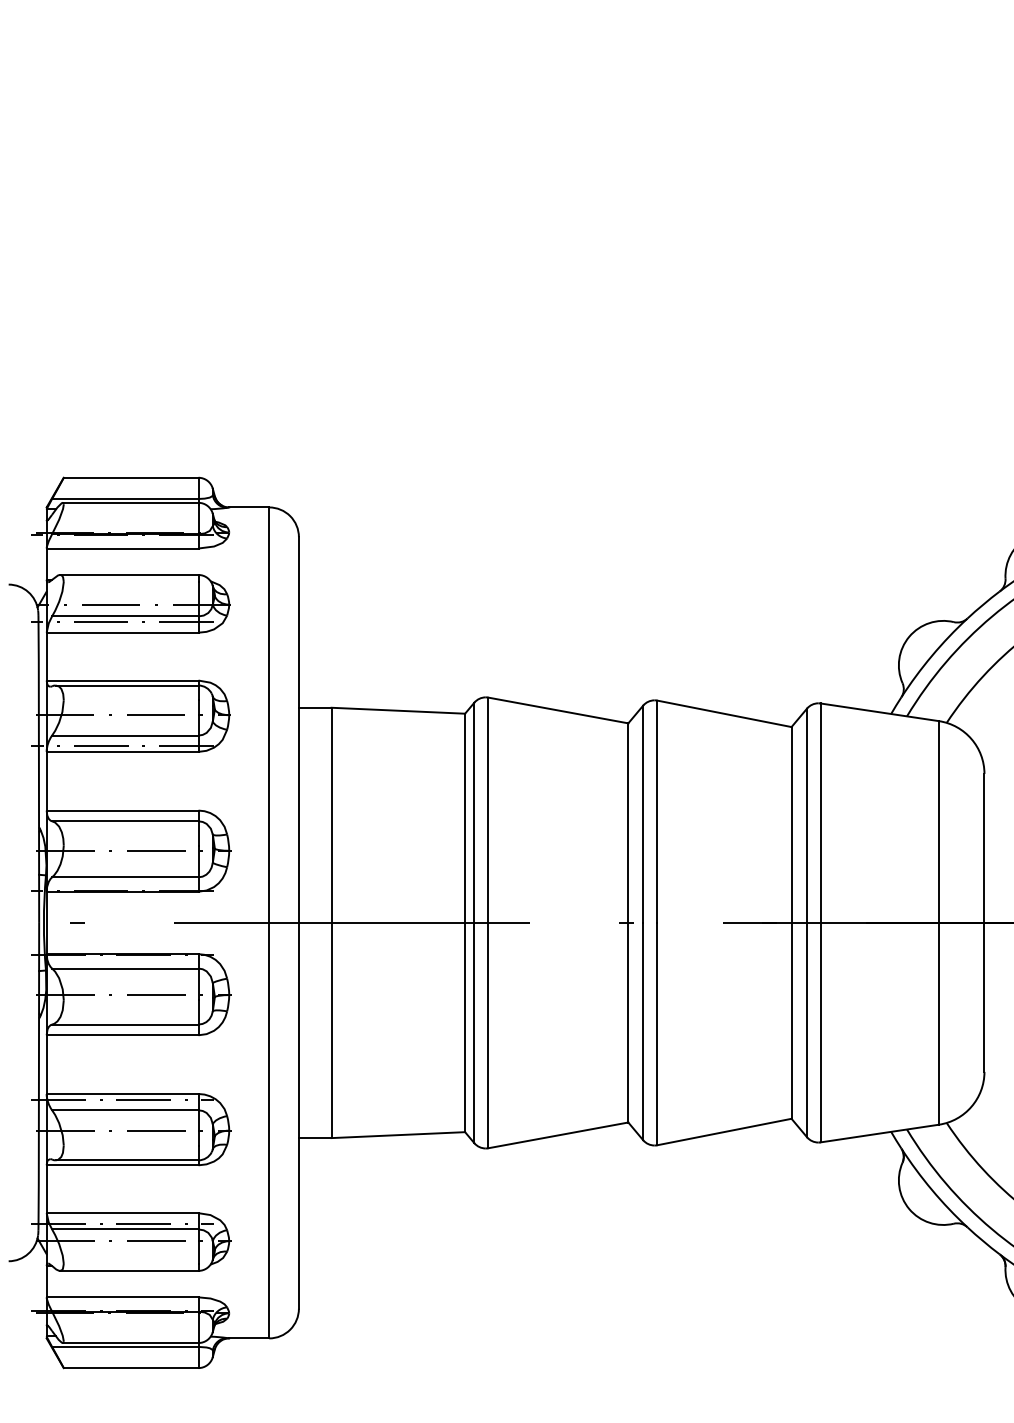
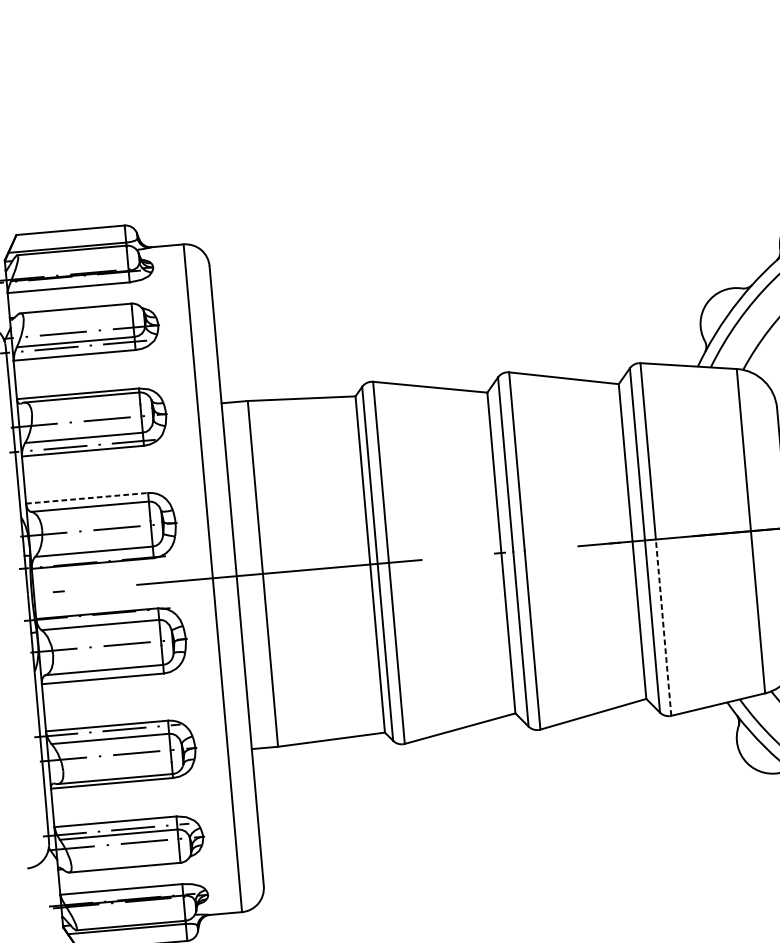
line: (122, 810) -> (87, 498), solid -> dashed
line: (820, 1032) -> (663, 627), solid -> dashed

